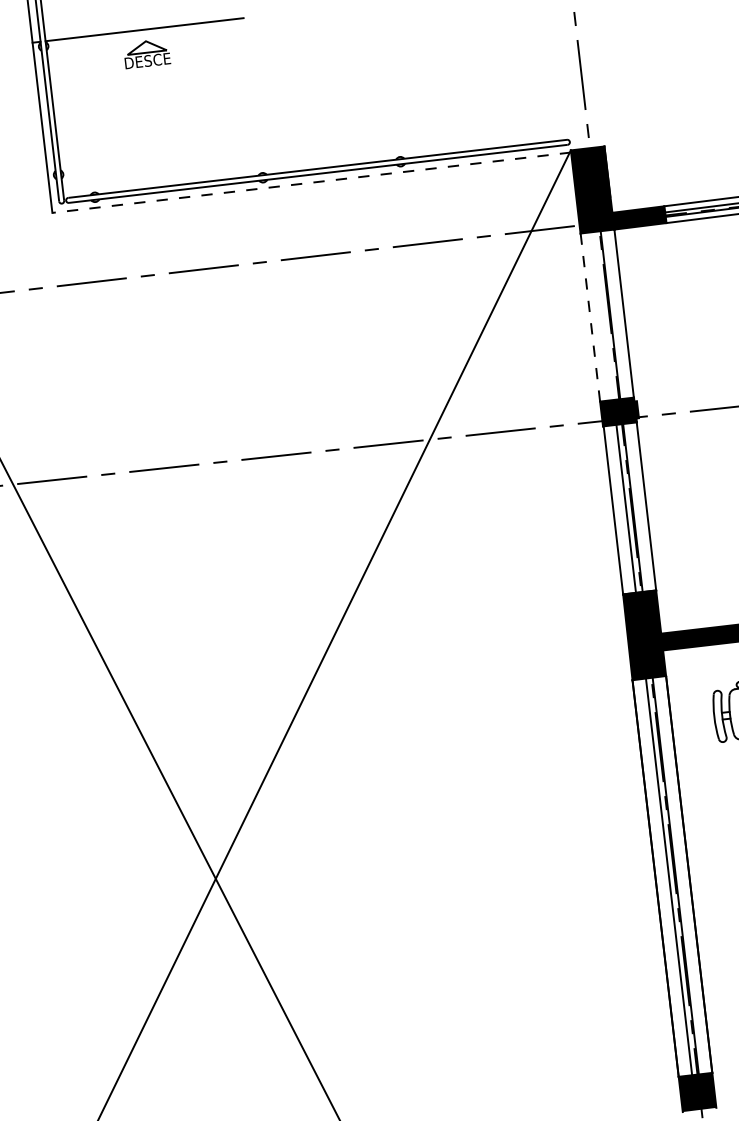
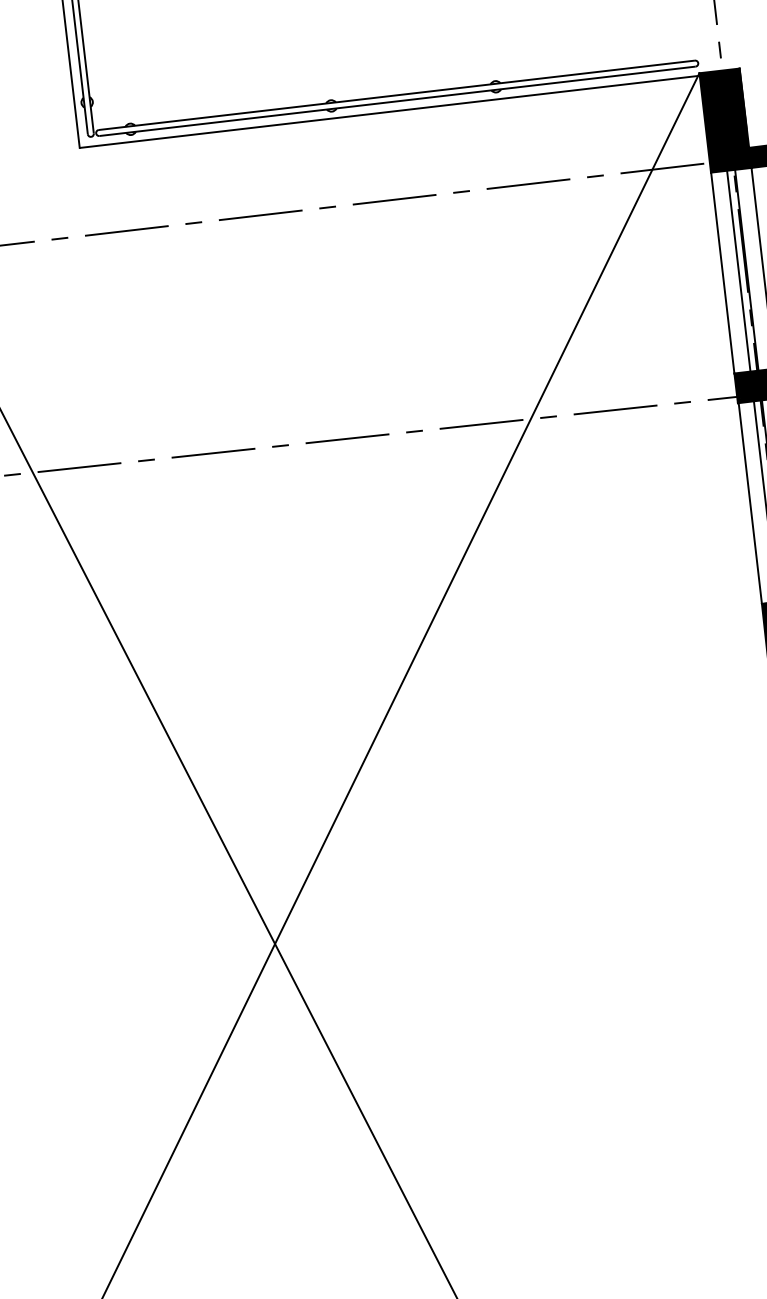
line: (311, 182) -> (389, 111), dashed -> solid
line: (603, 316) -> (738, 271), added
line: (590, 317) -> (722, 272), dashed -> solid

